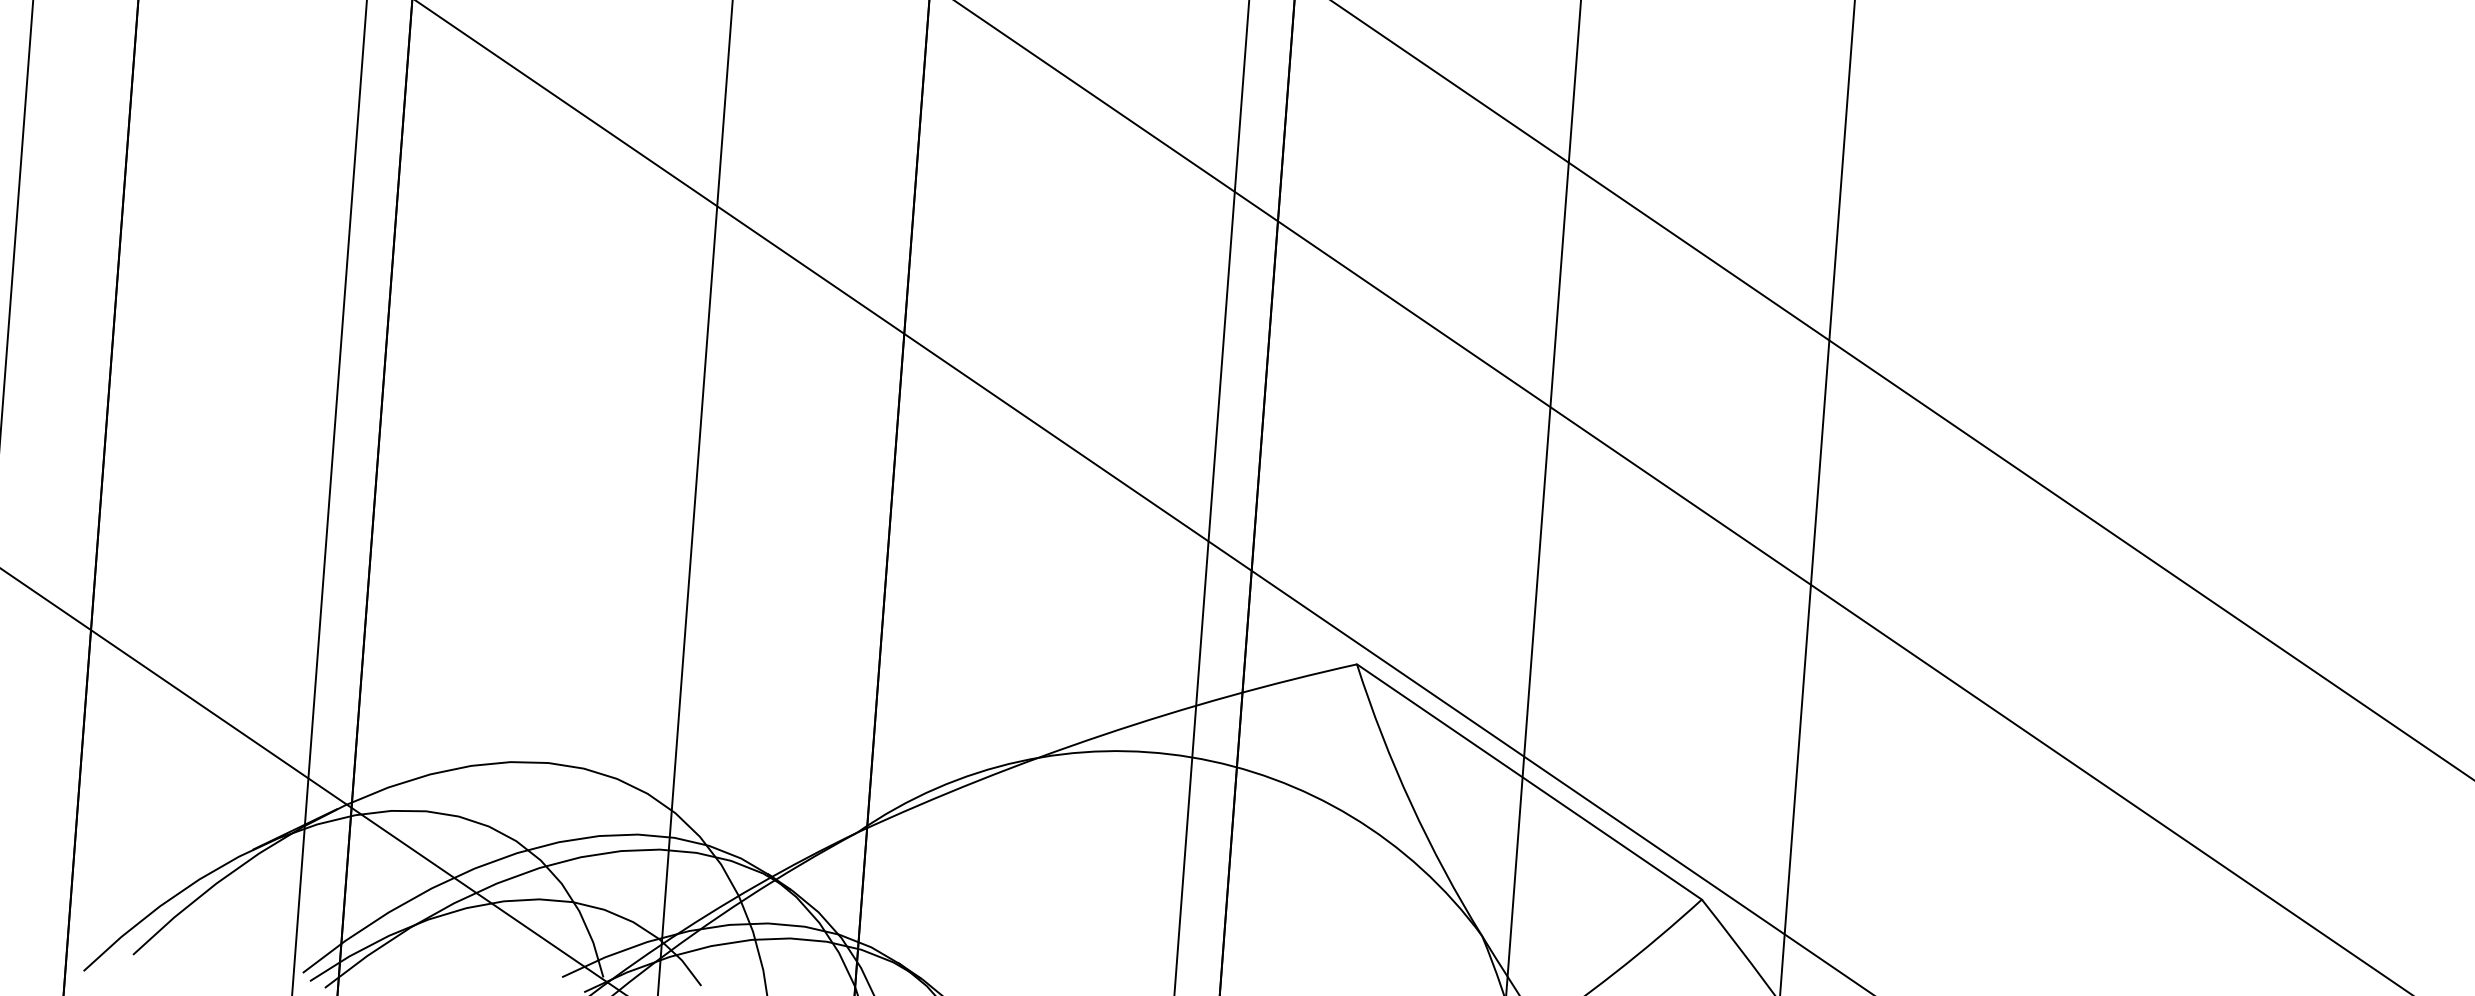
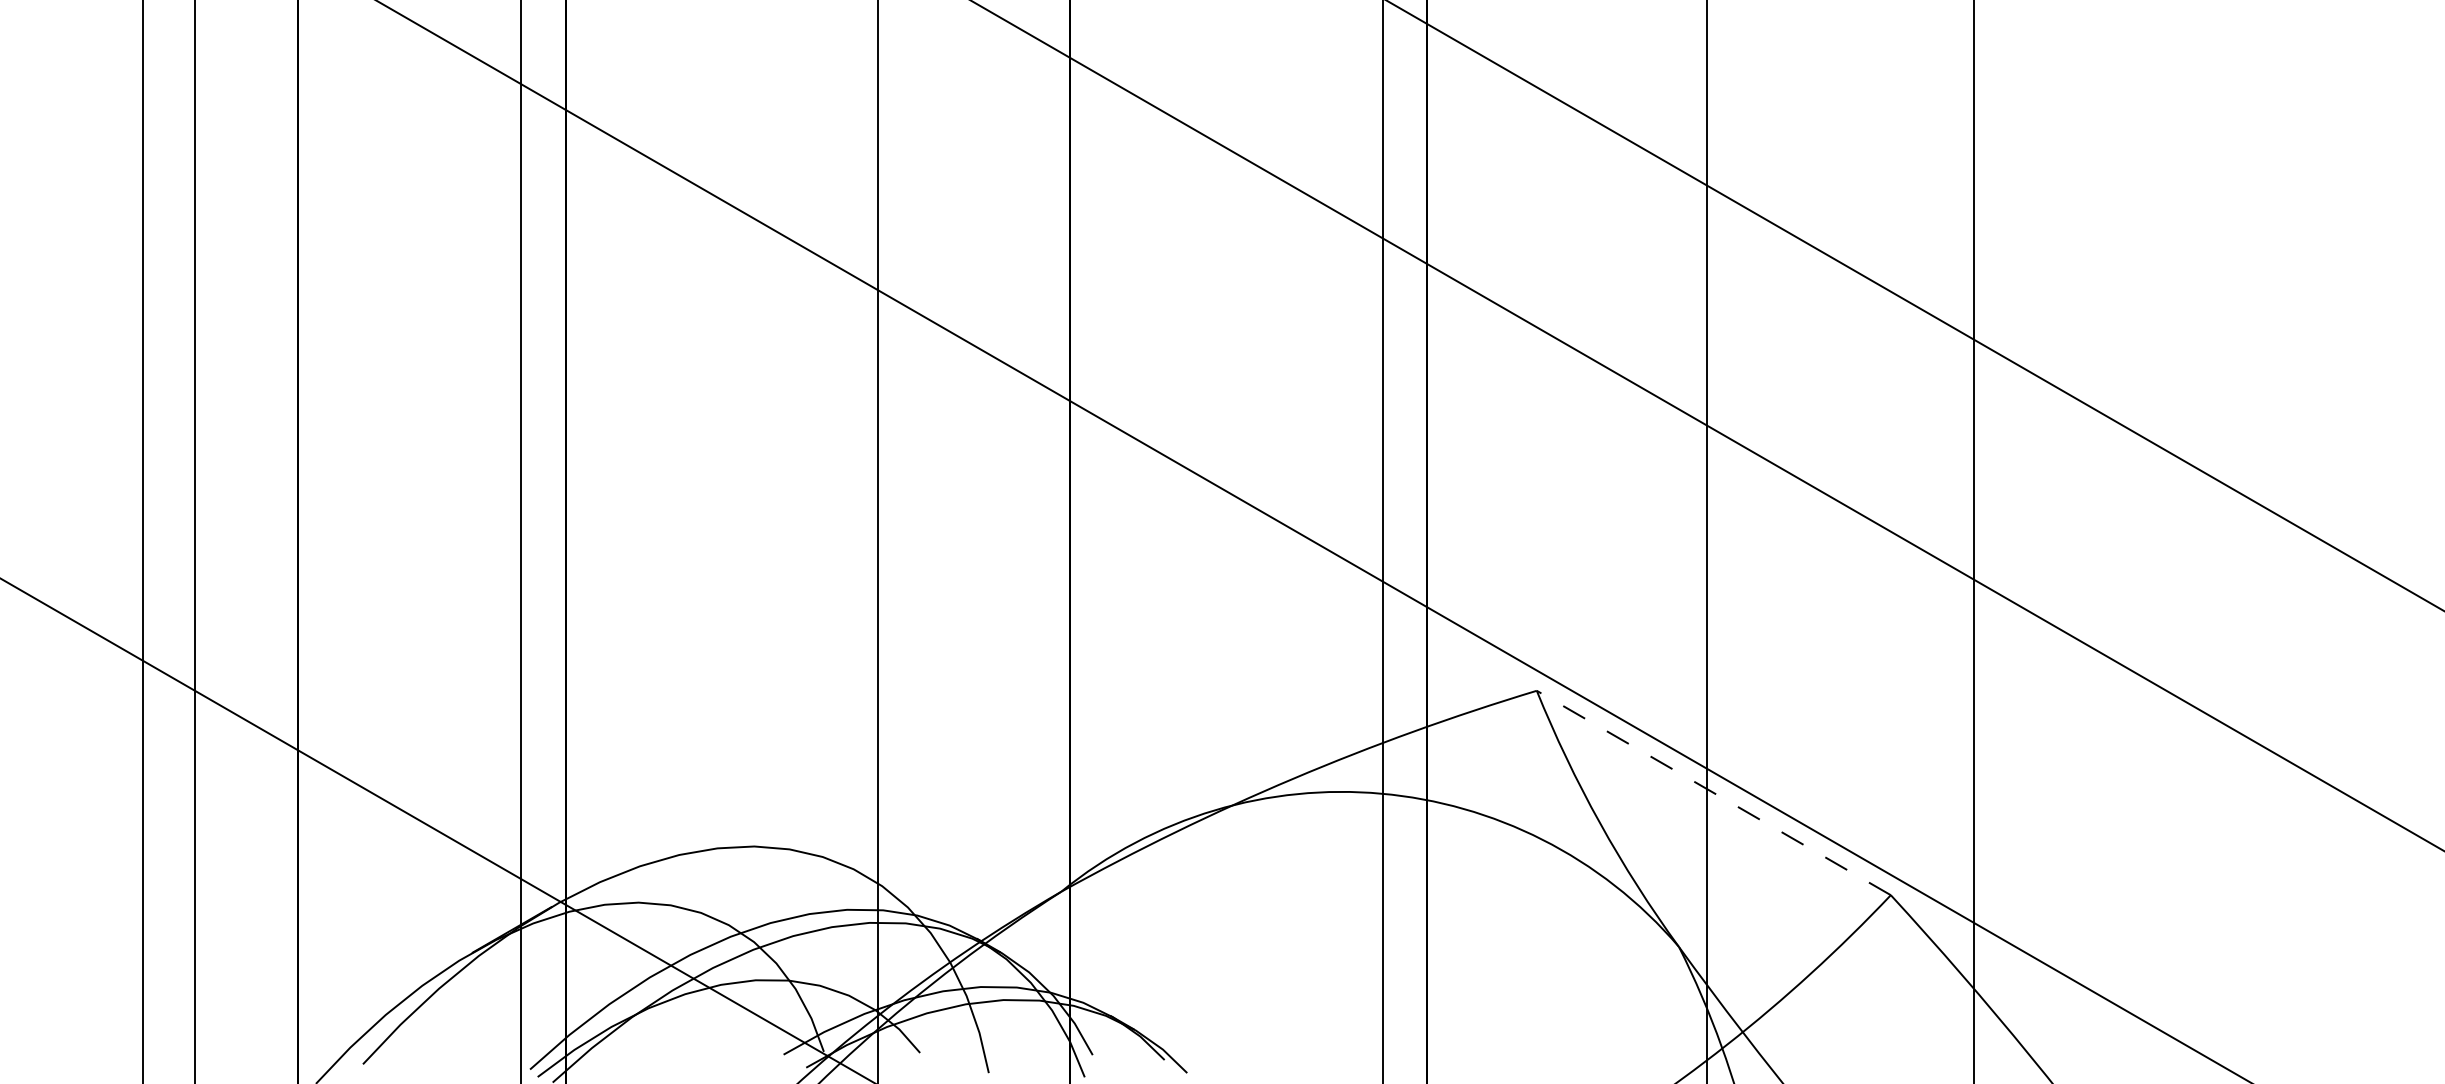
line: (1529, 781) -> (1713, 792), solid -> dashed

